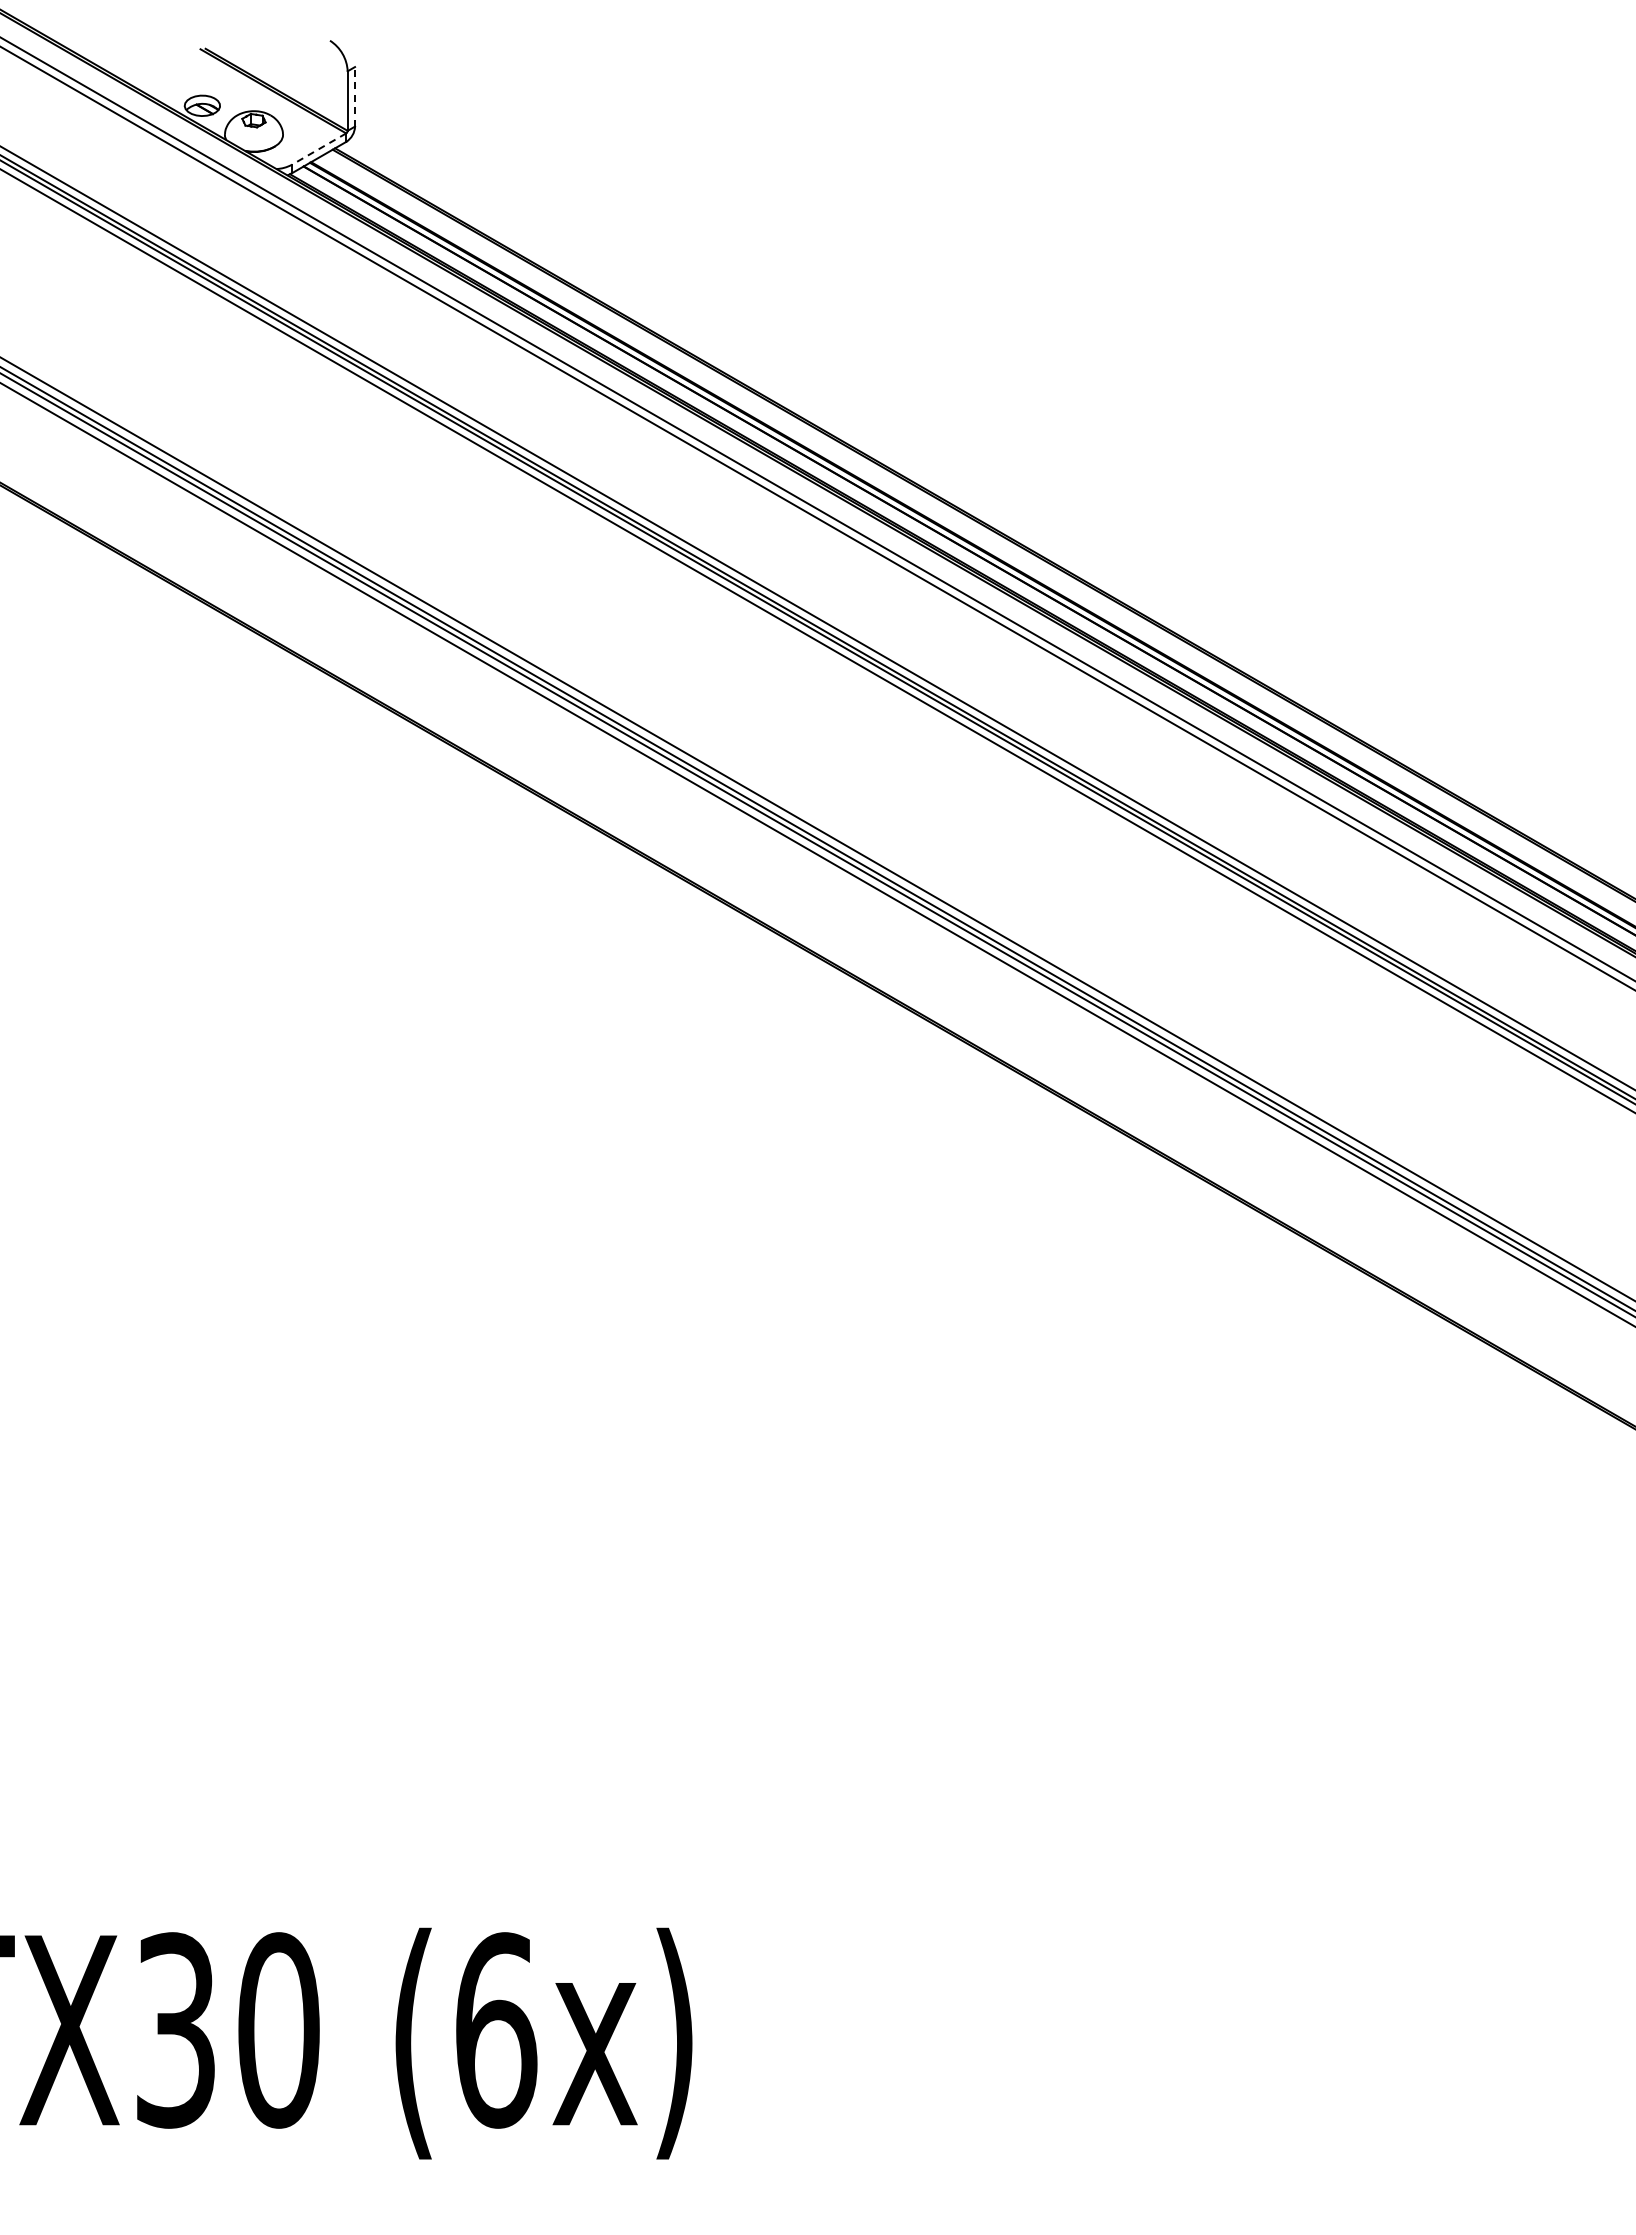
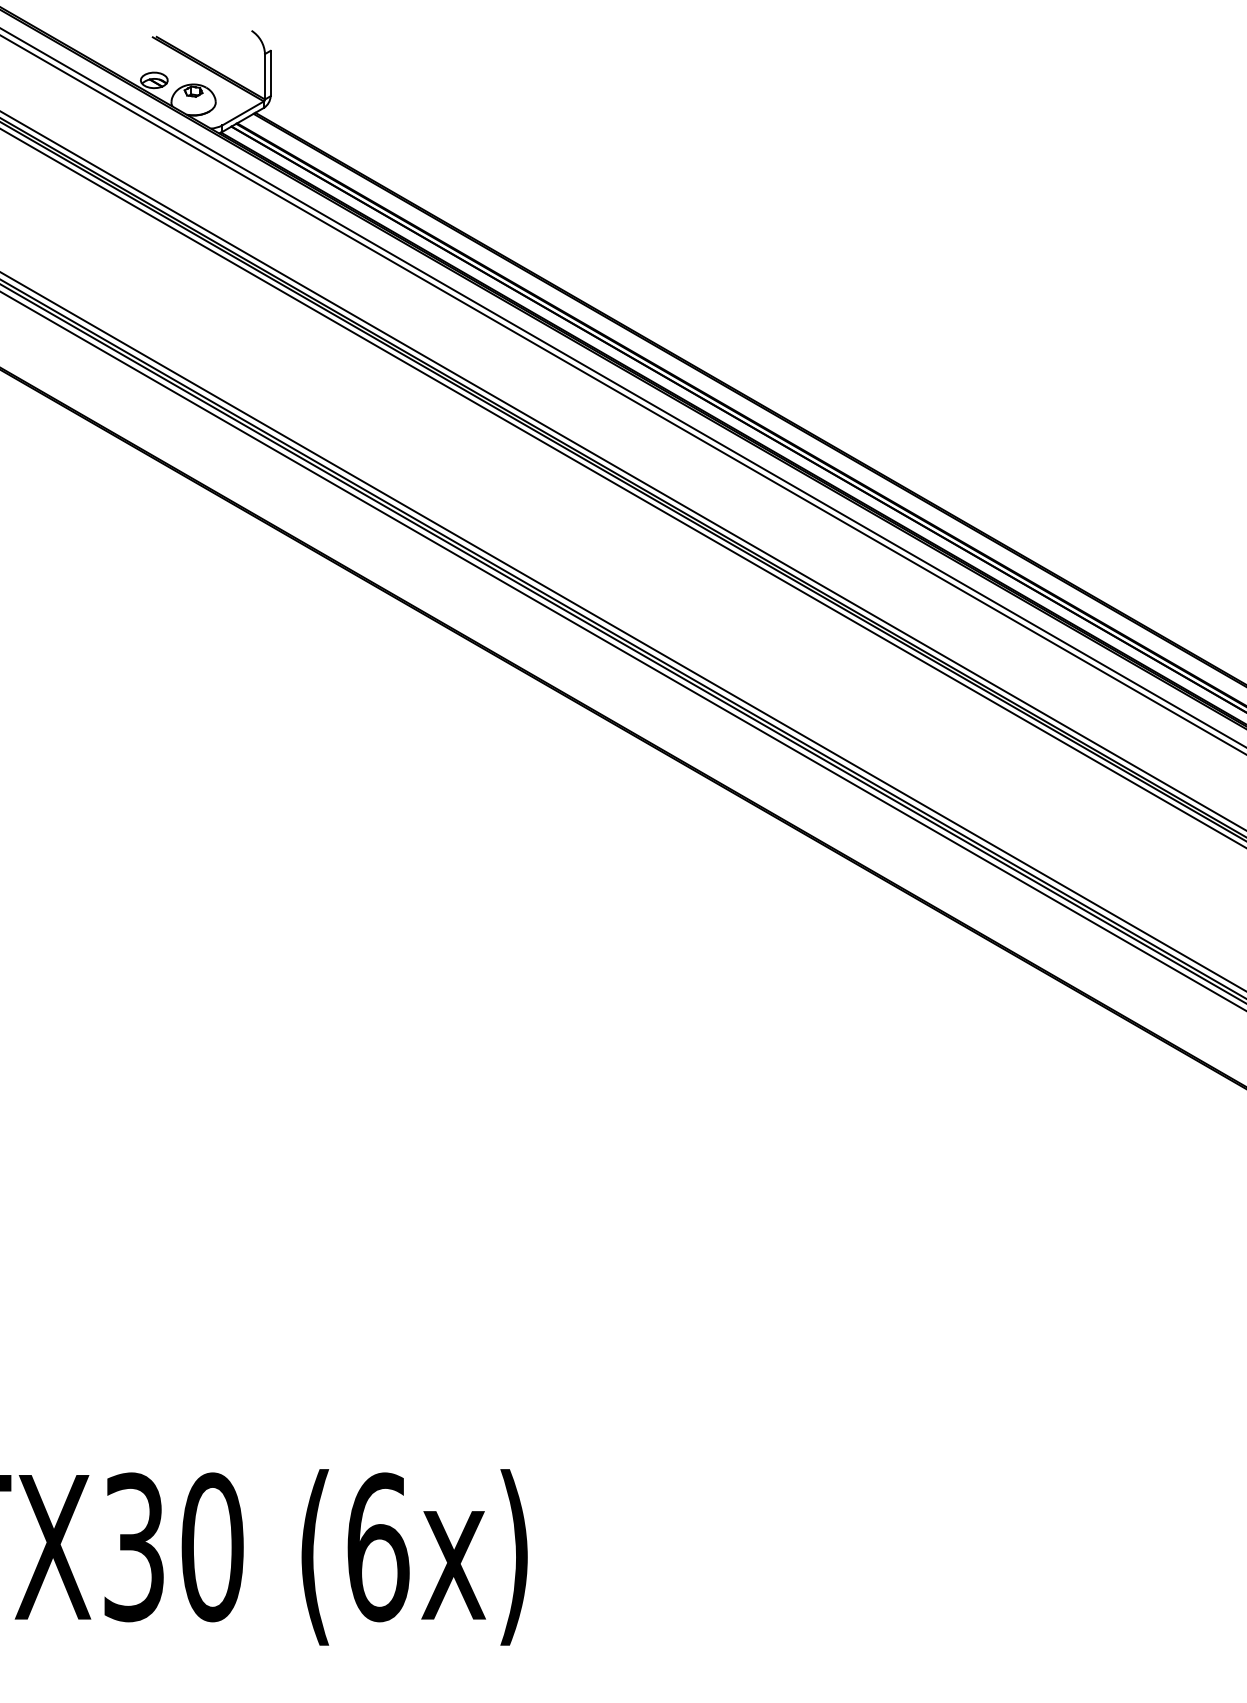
line: (355, 96) -> (270, 73), dashed -> solid
line: (318, 149) -> (242, 113), dashed -> solid

